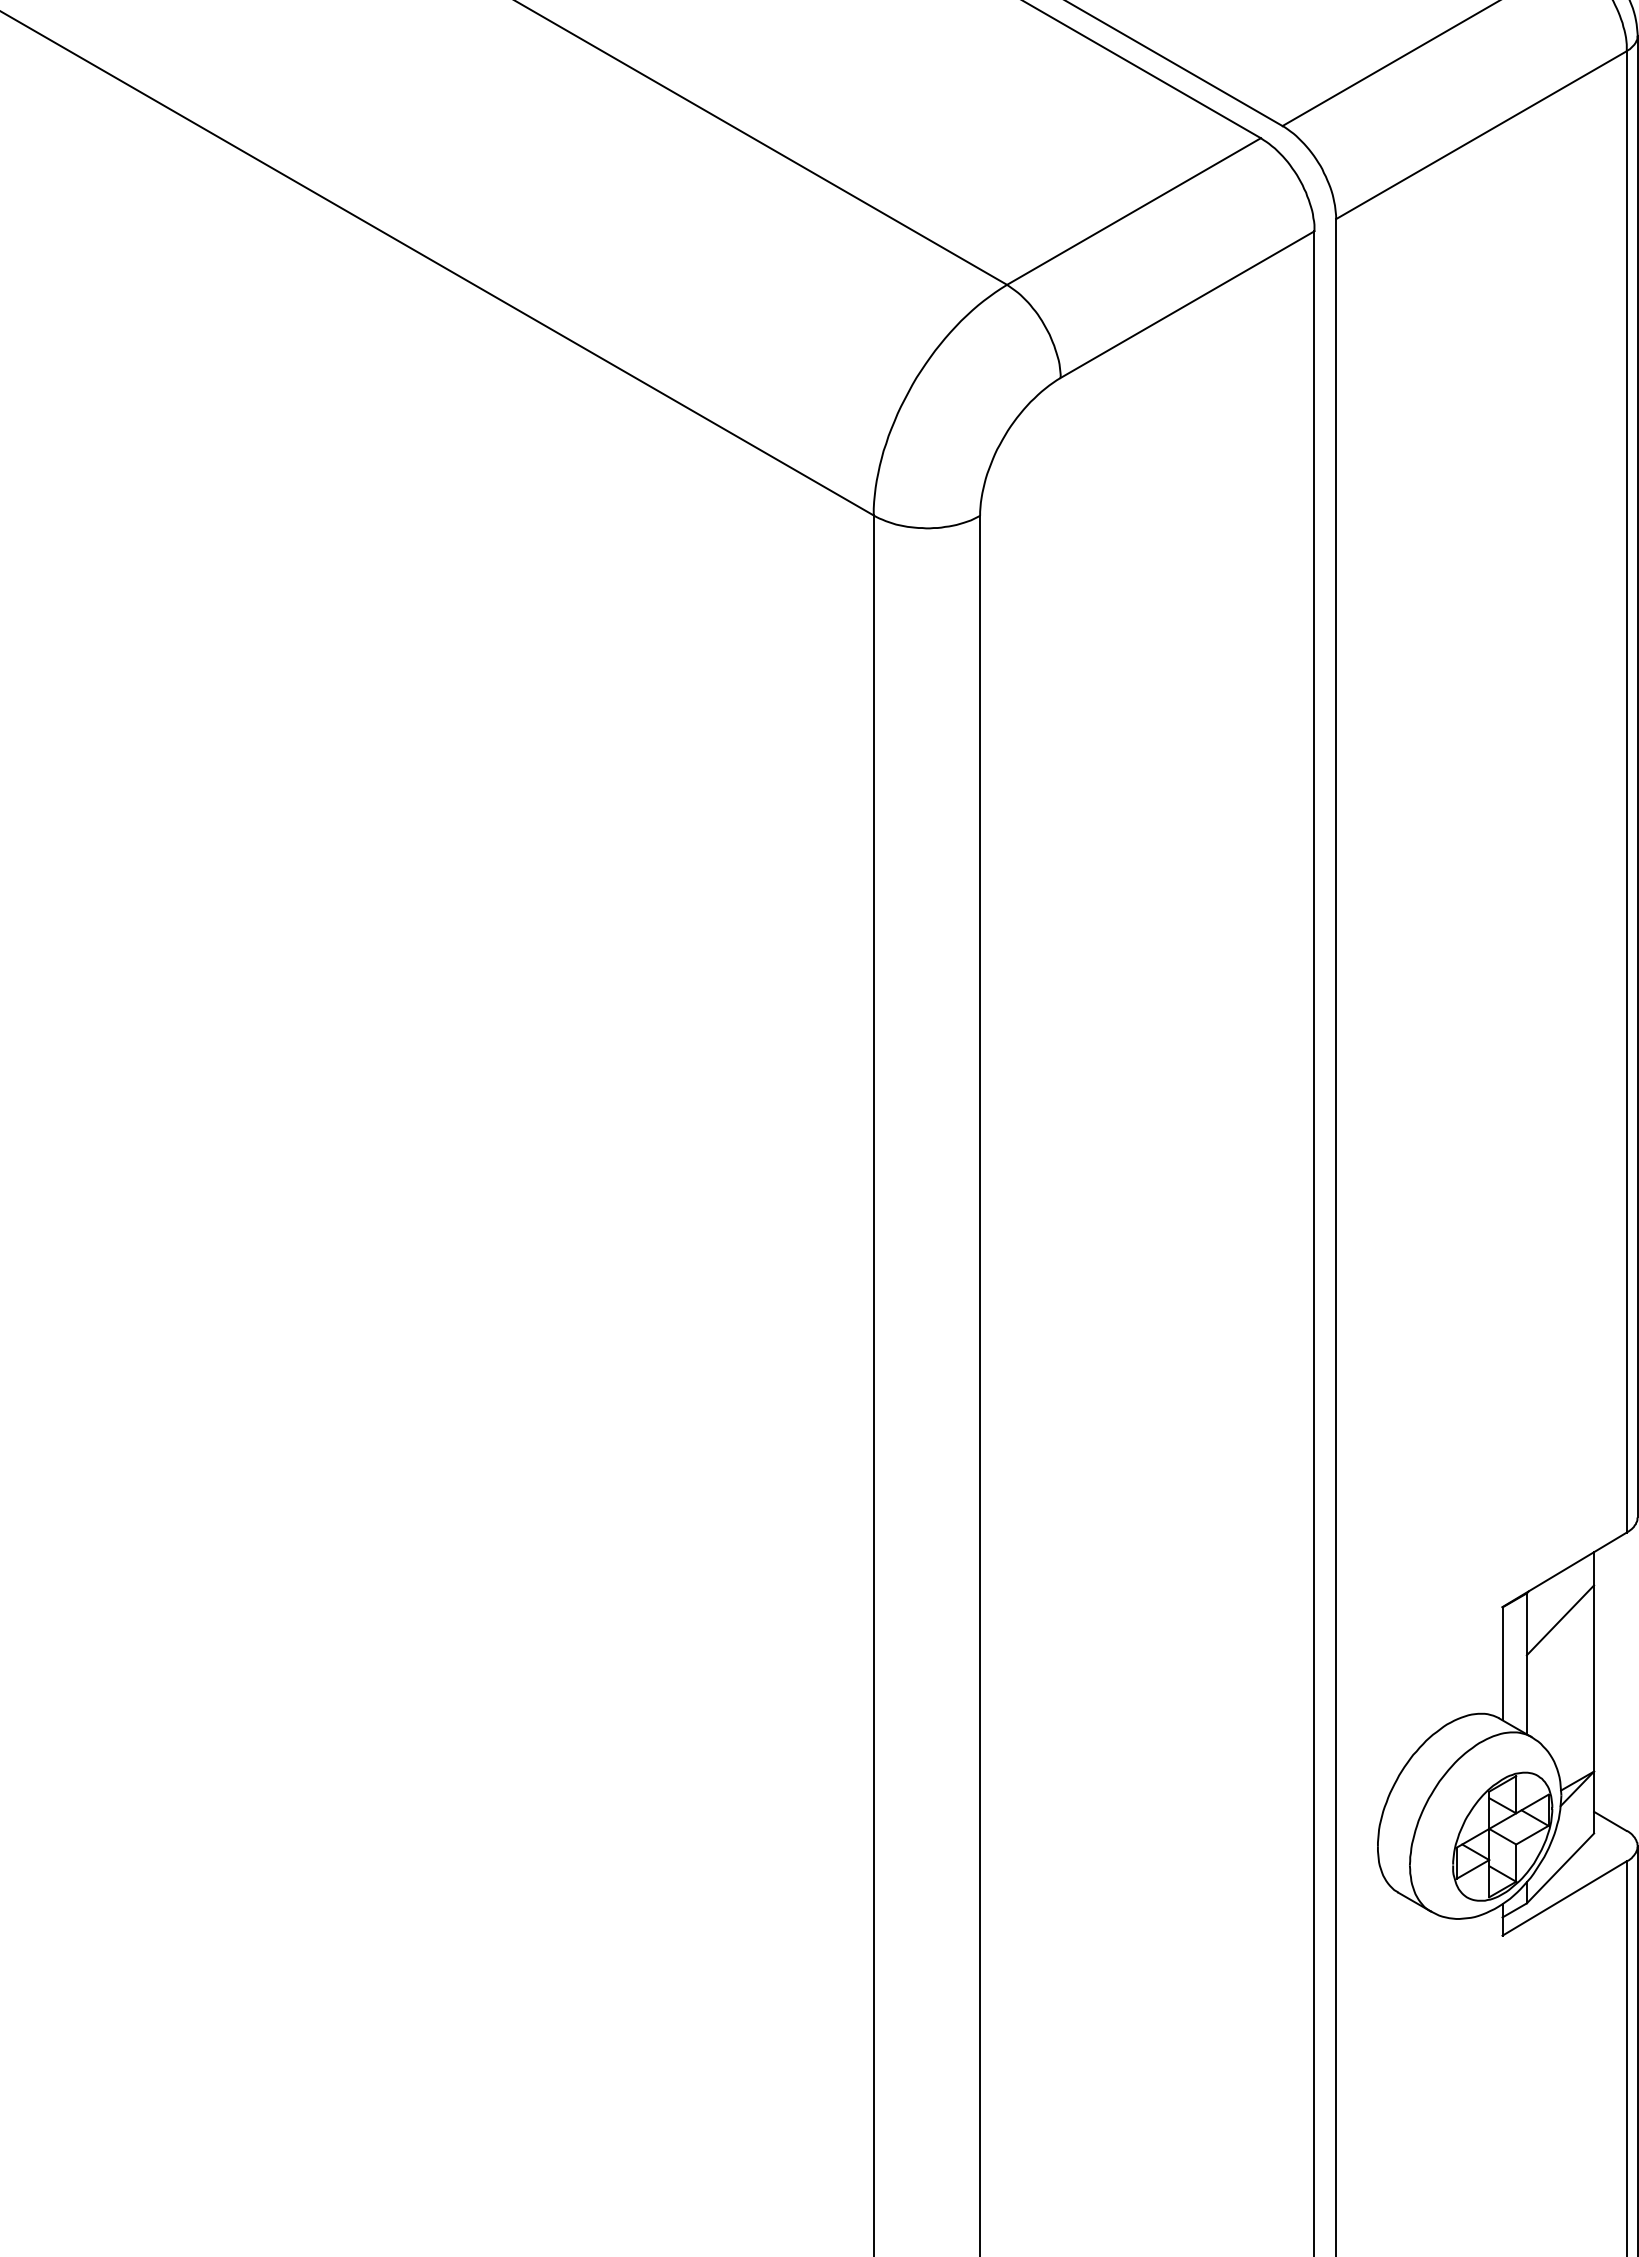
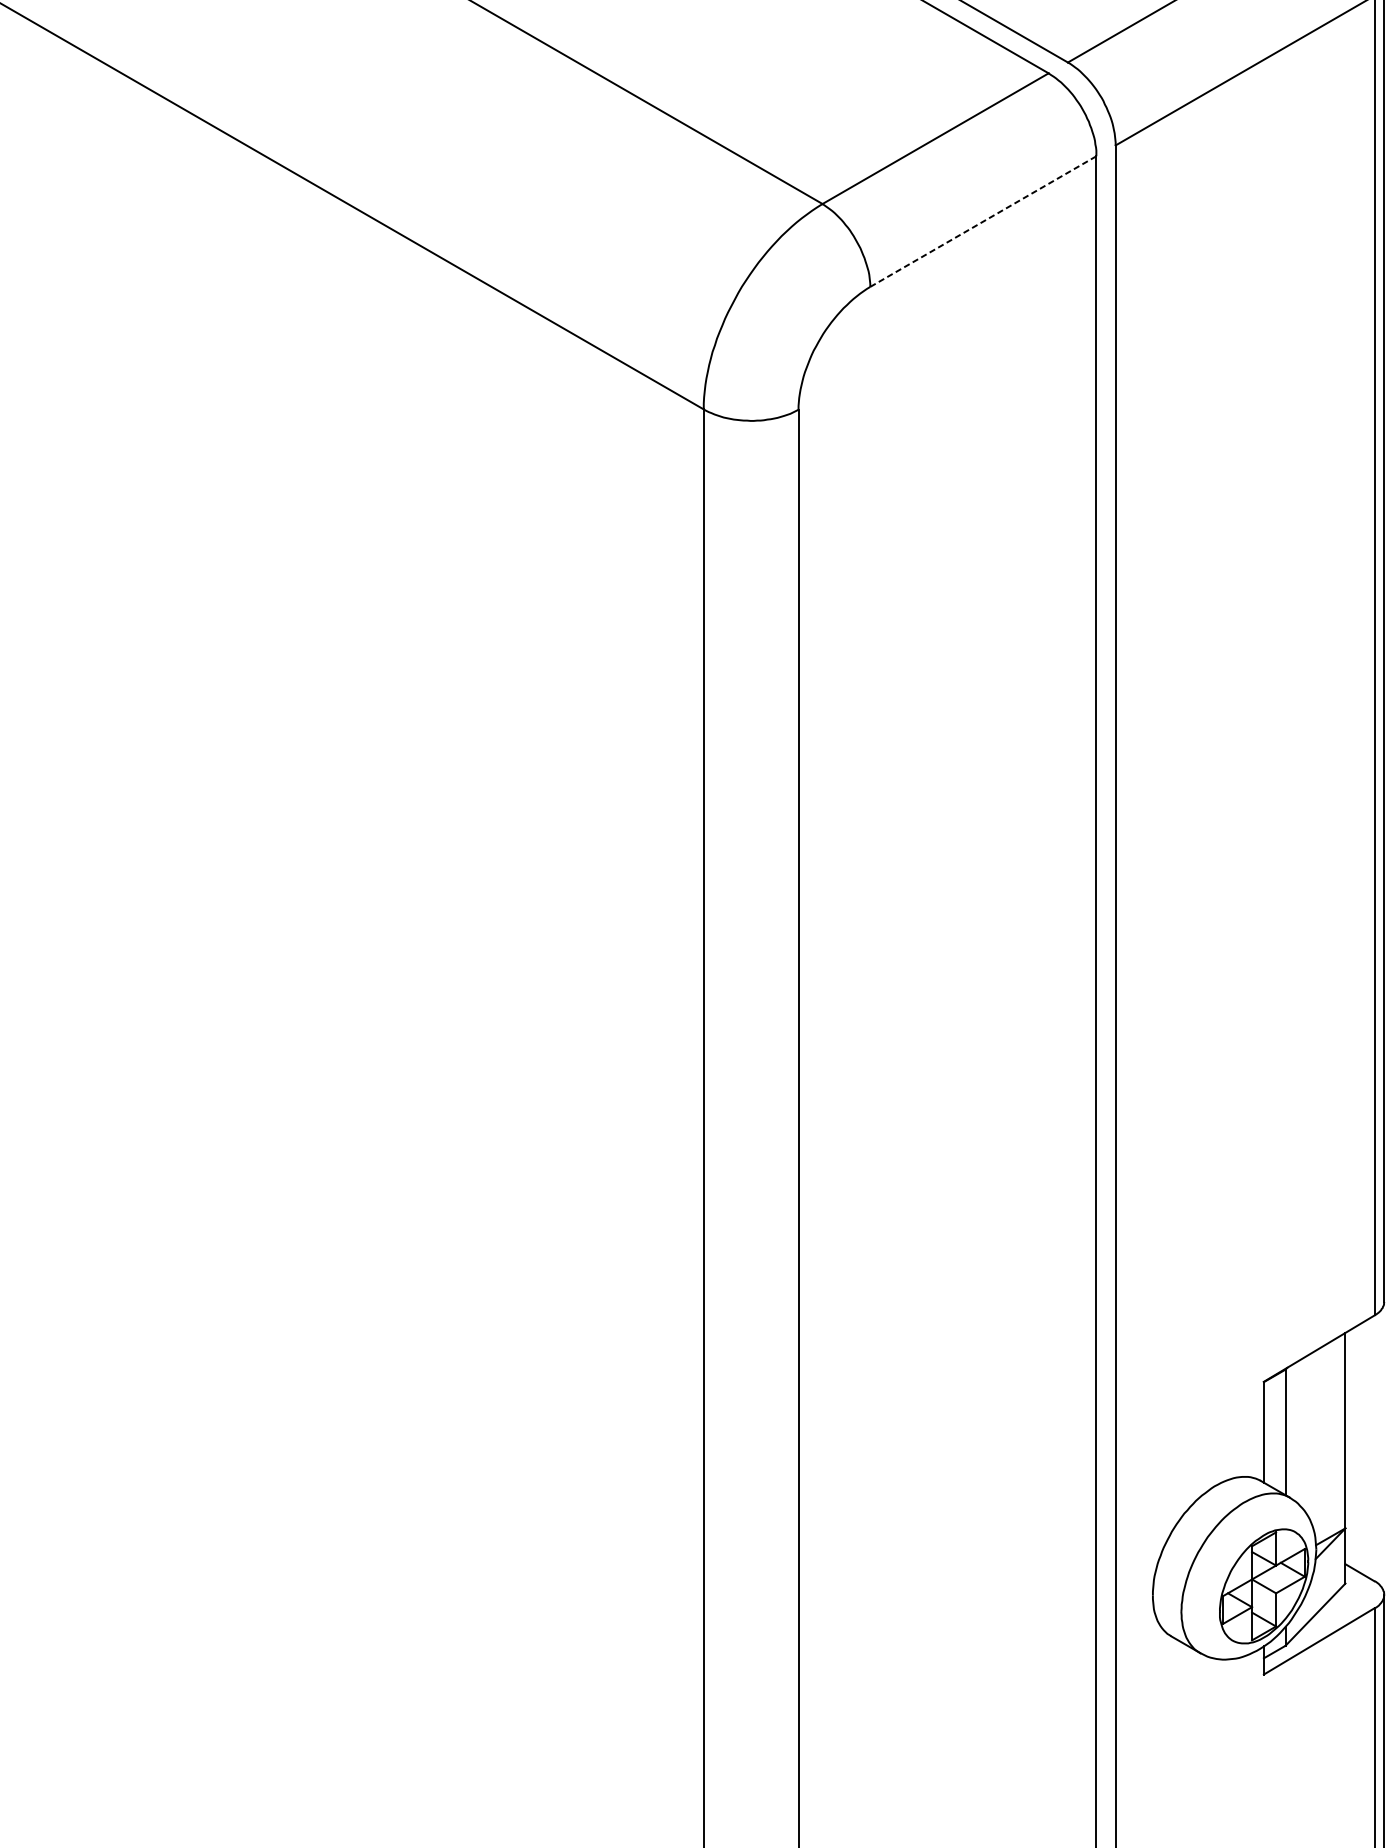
line: (1187, 304) -> (983, 221), solid -> dashed
line: (1560, 1620) -> (1315, 1393), removed

